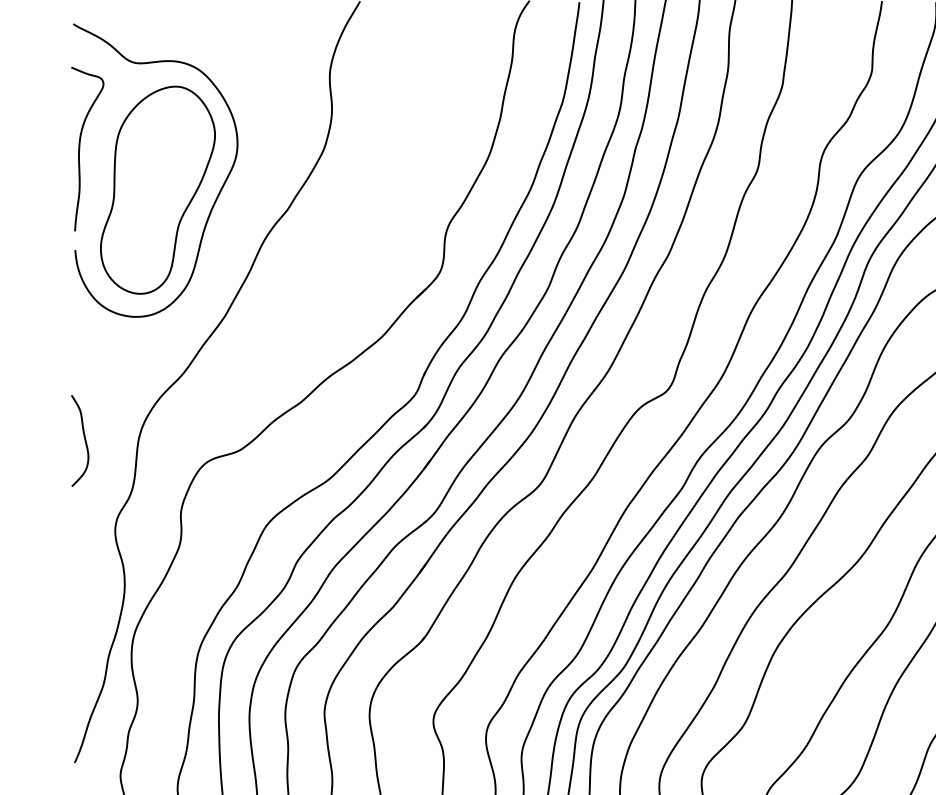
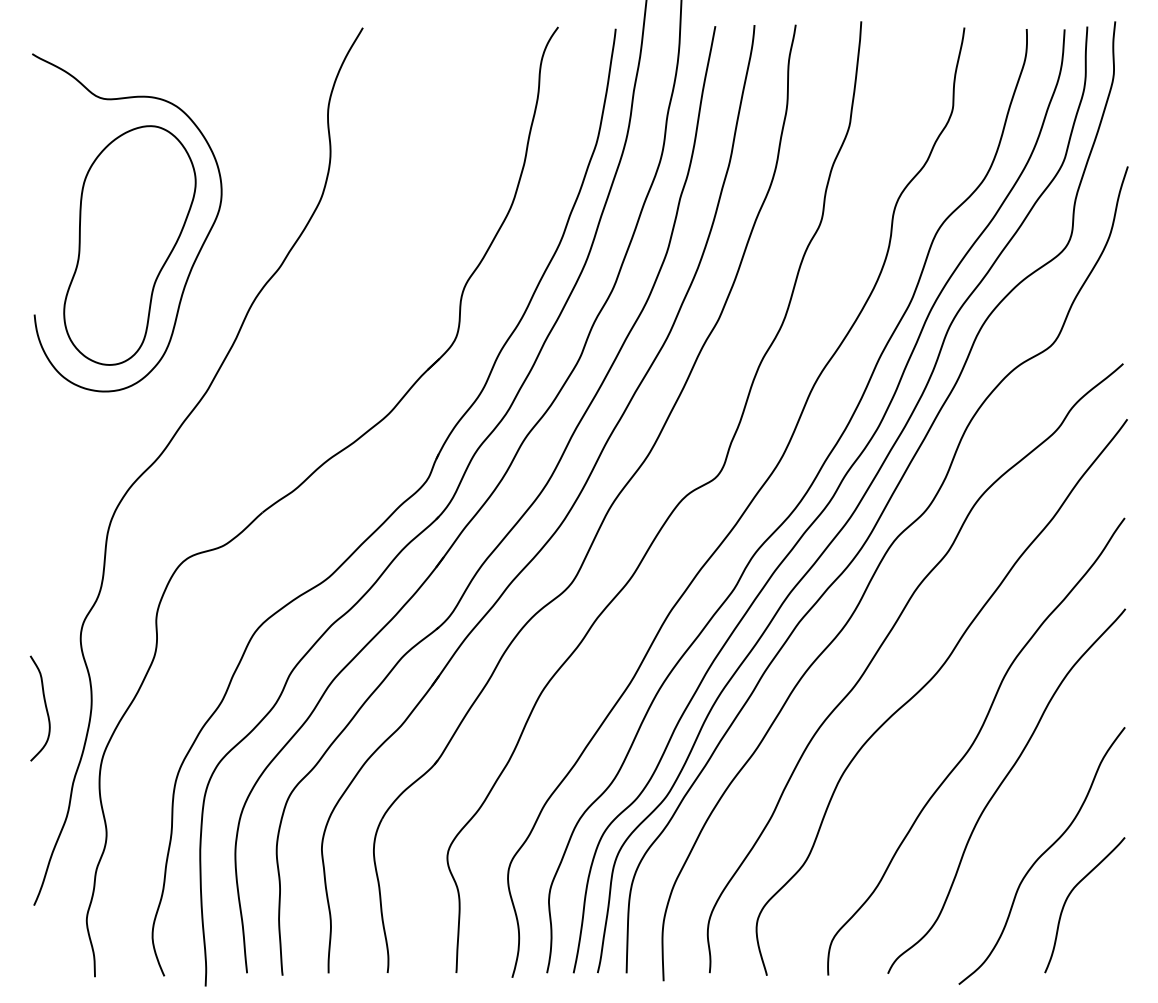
curve: (80, 148) -> (40, 197), removed
curve: (84, 440) -> (45, 708), moved

